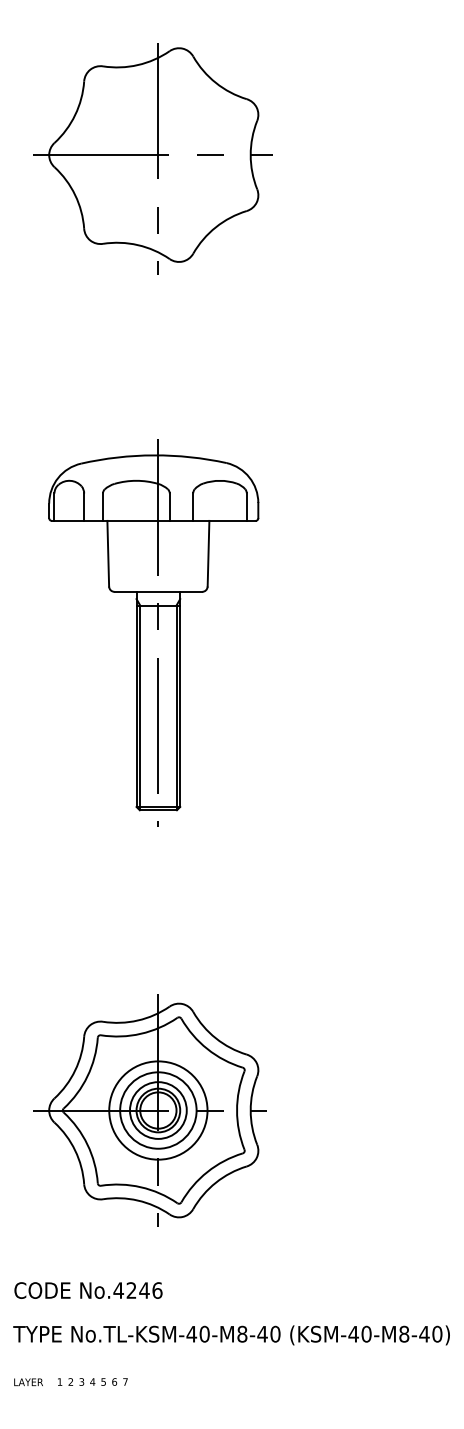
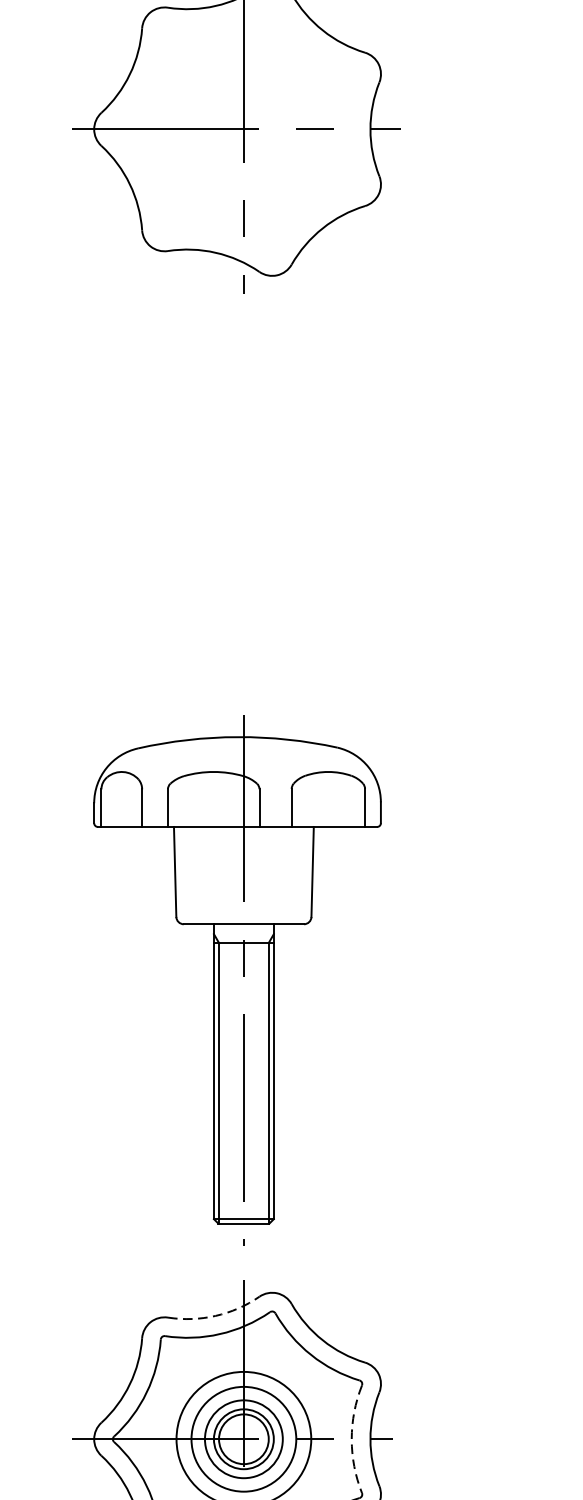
part: (153, 632) -> (237, 979), moved
arc: (137, 1020) -> (215, 1315), solid -> dashed
arc: (237, 1110) -> (352, 1439), solid -> dashed

